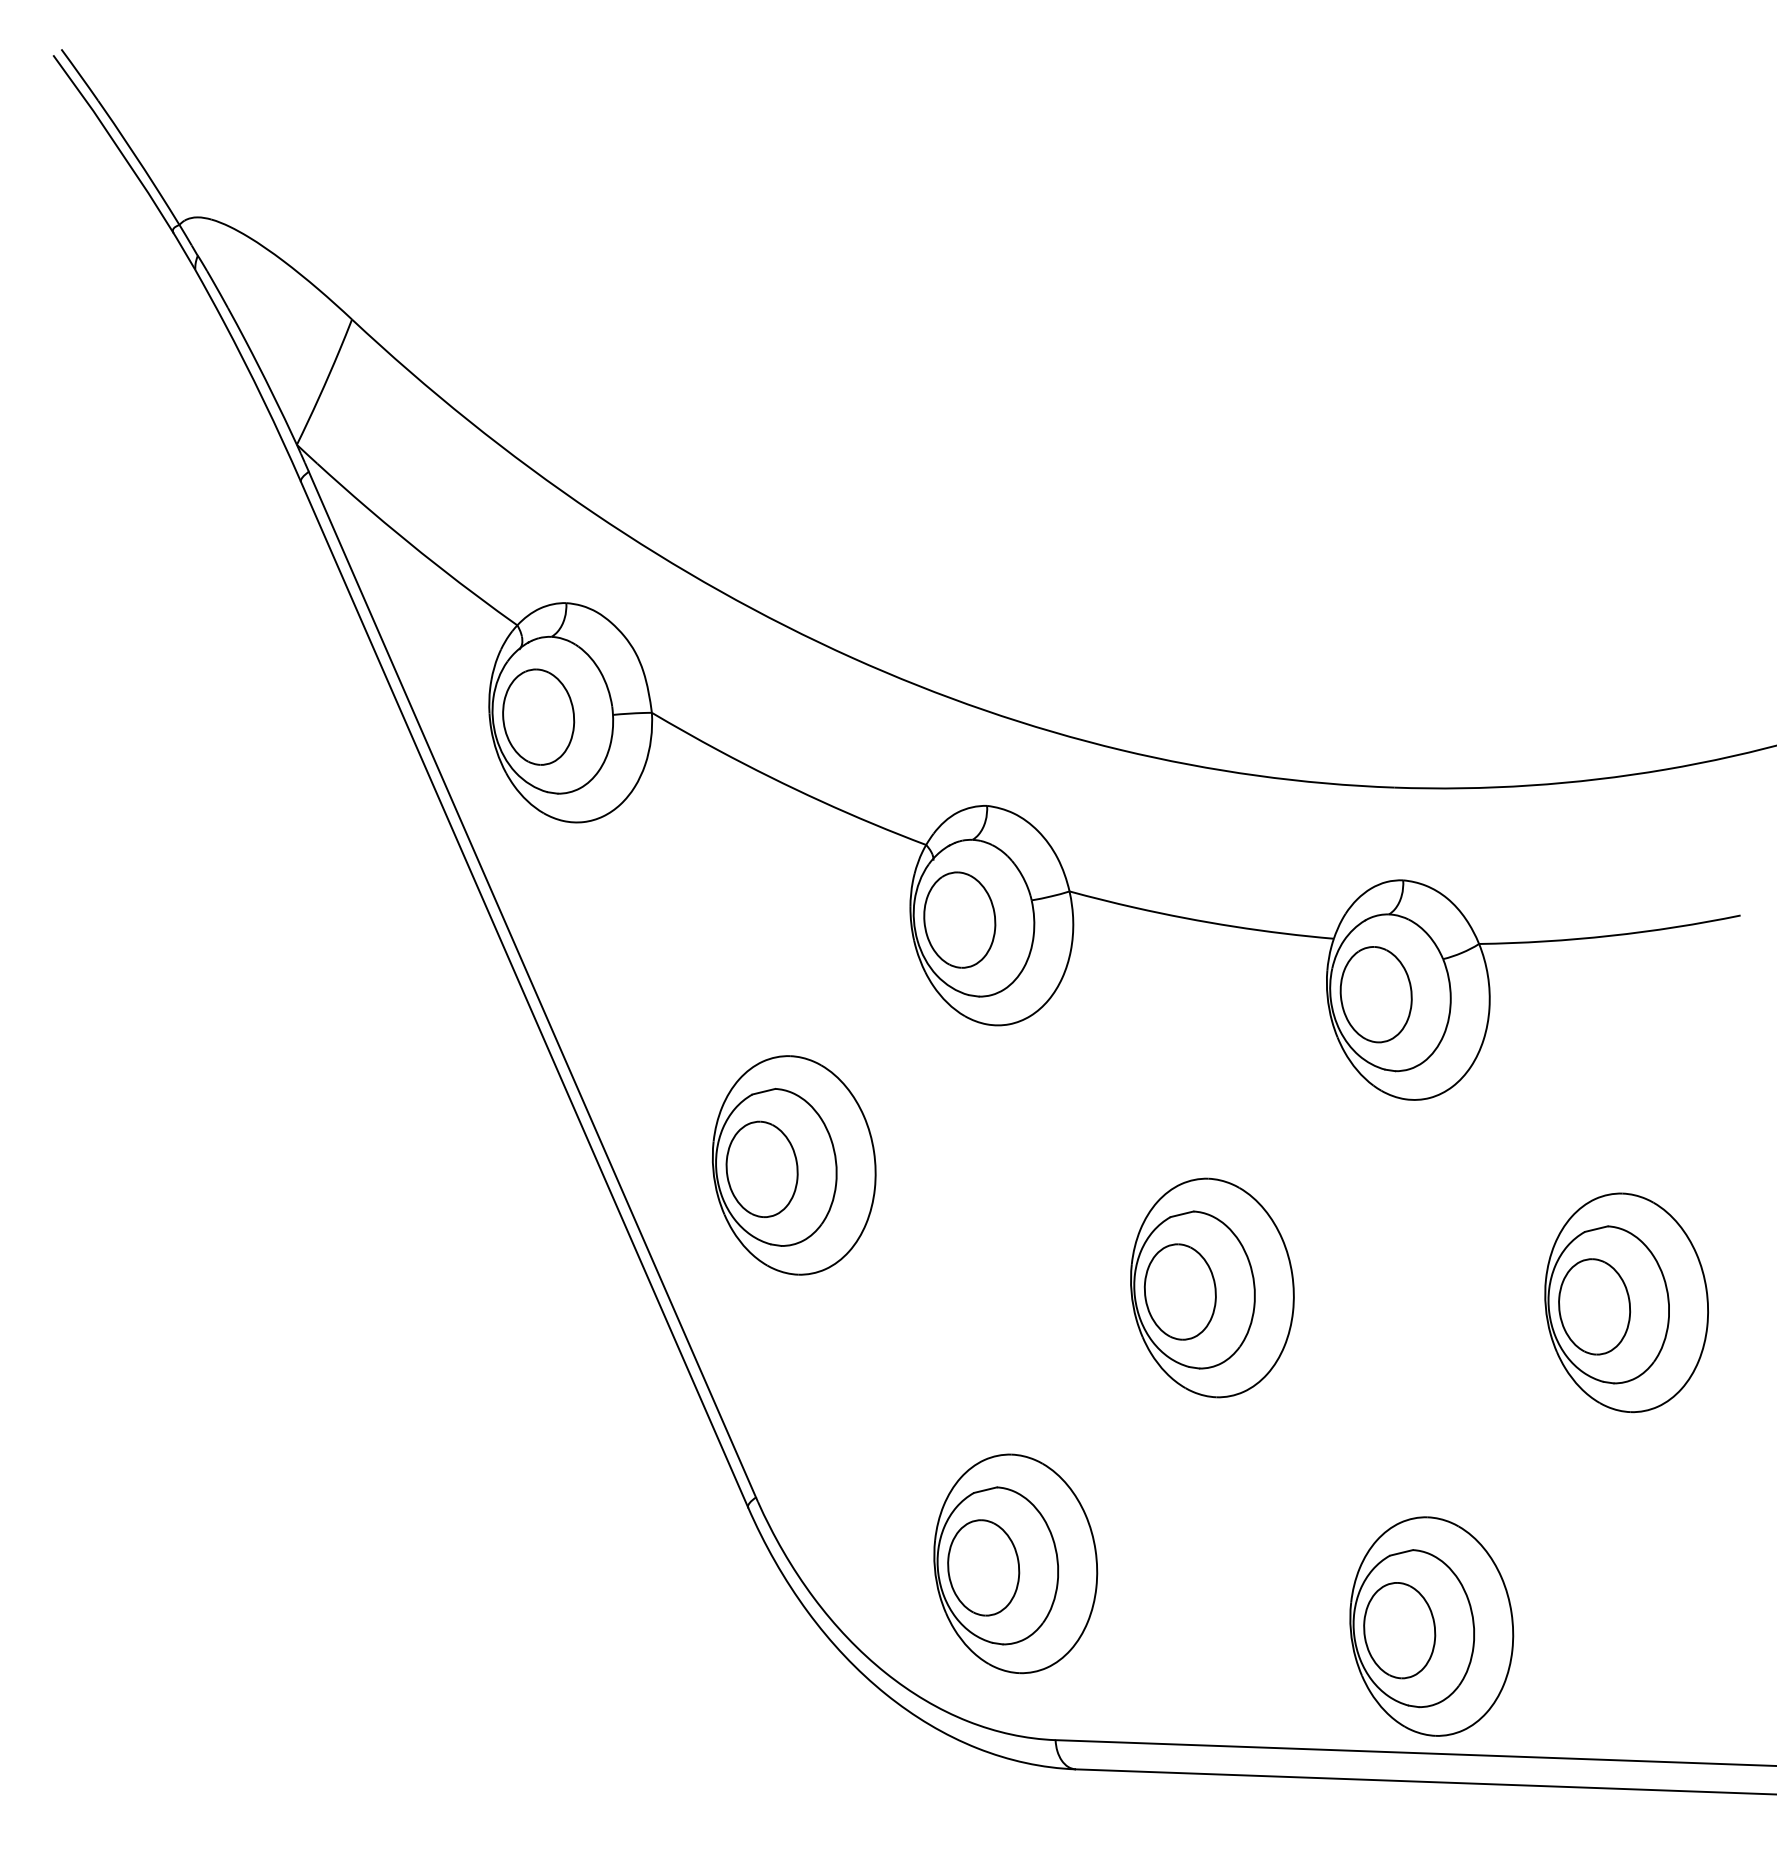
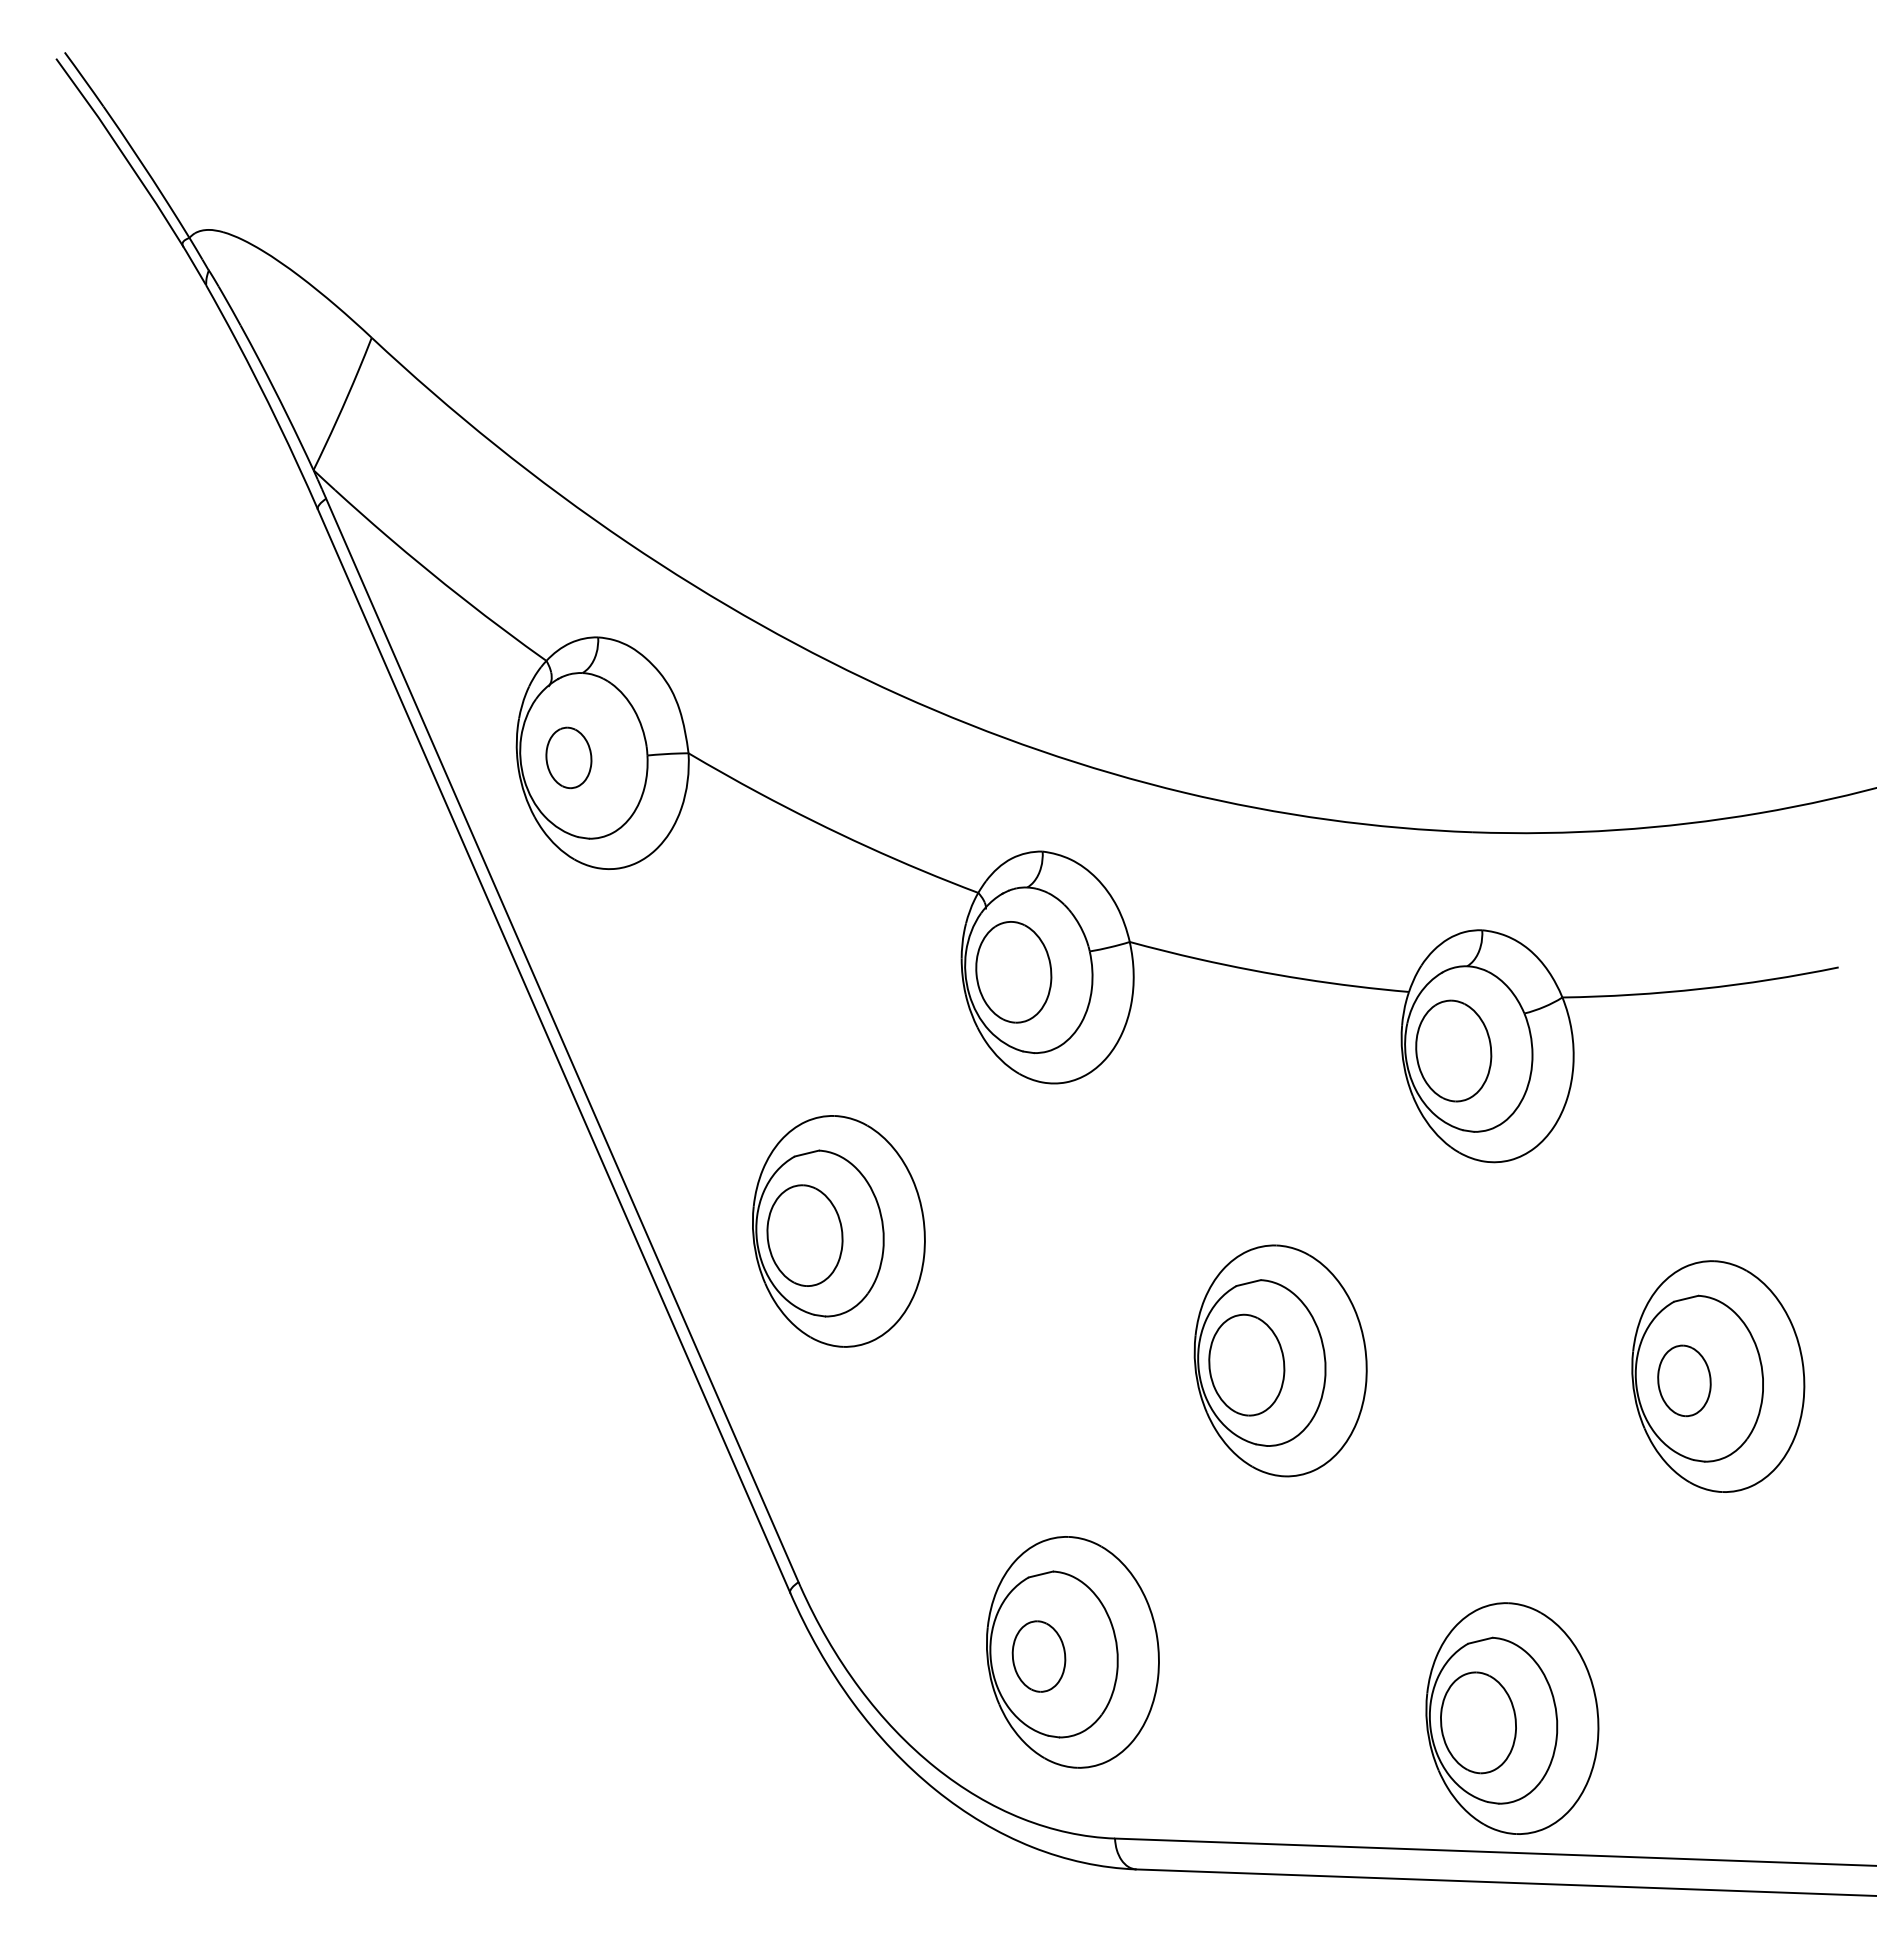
part: (538, 716) -> (568, 757), size x0.6
part: (1594, 1306) -> (1684, 1380), size x0.7
part: (983, 1567) -> (1038, 1656), size x0.7

